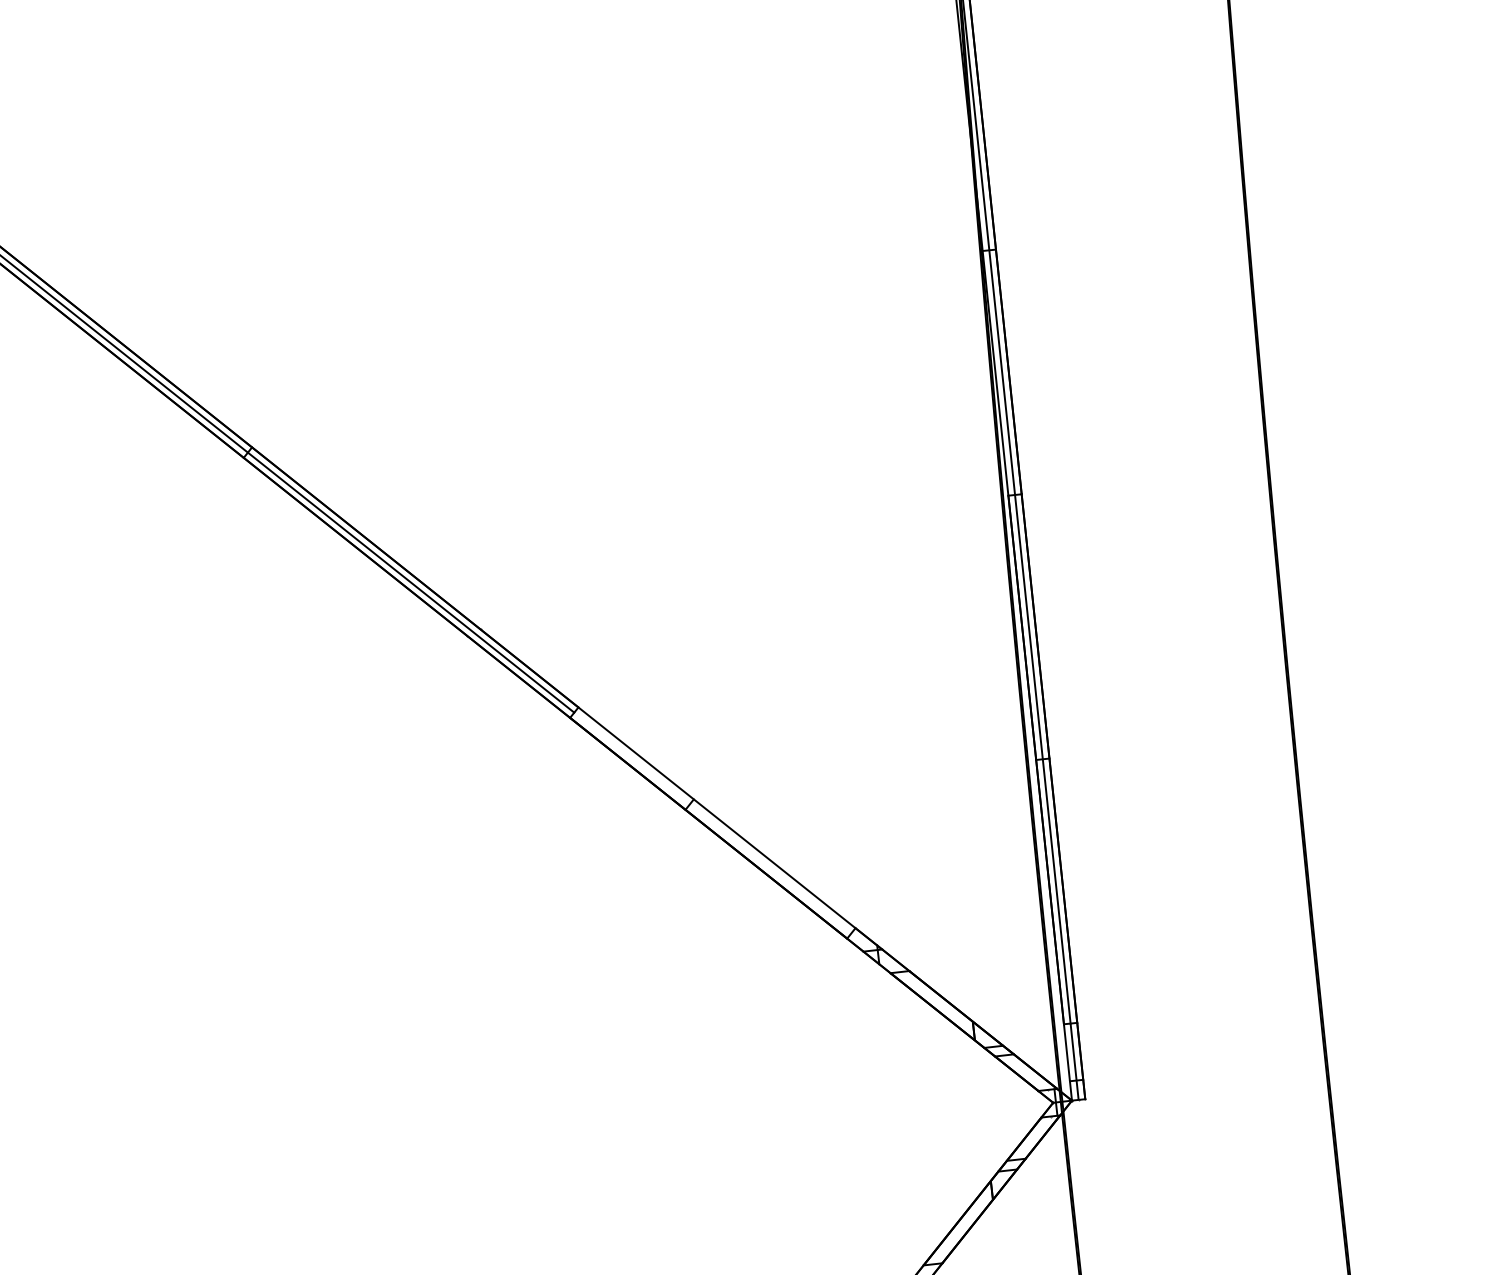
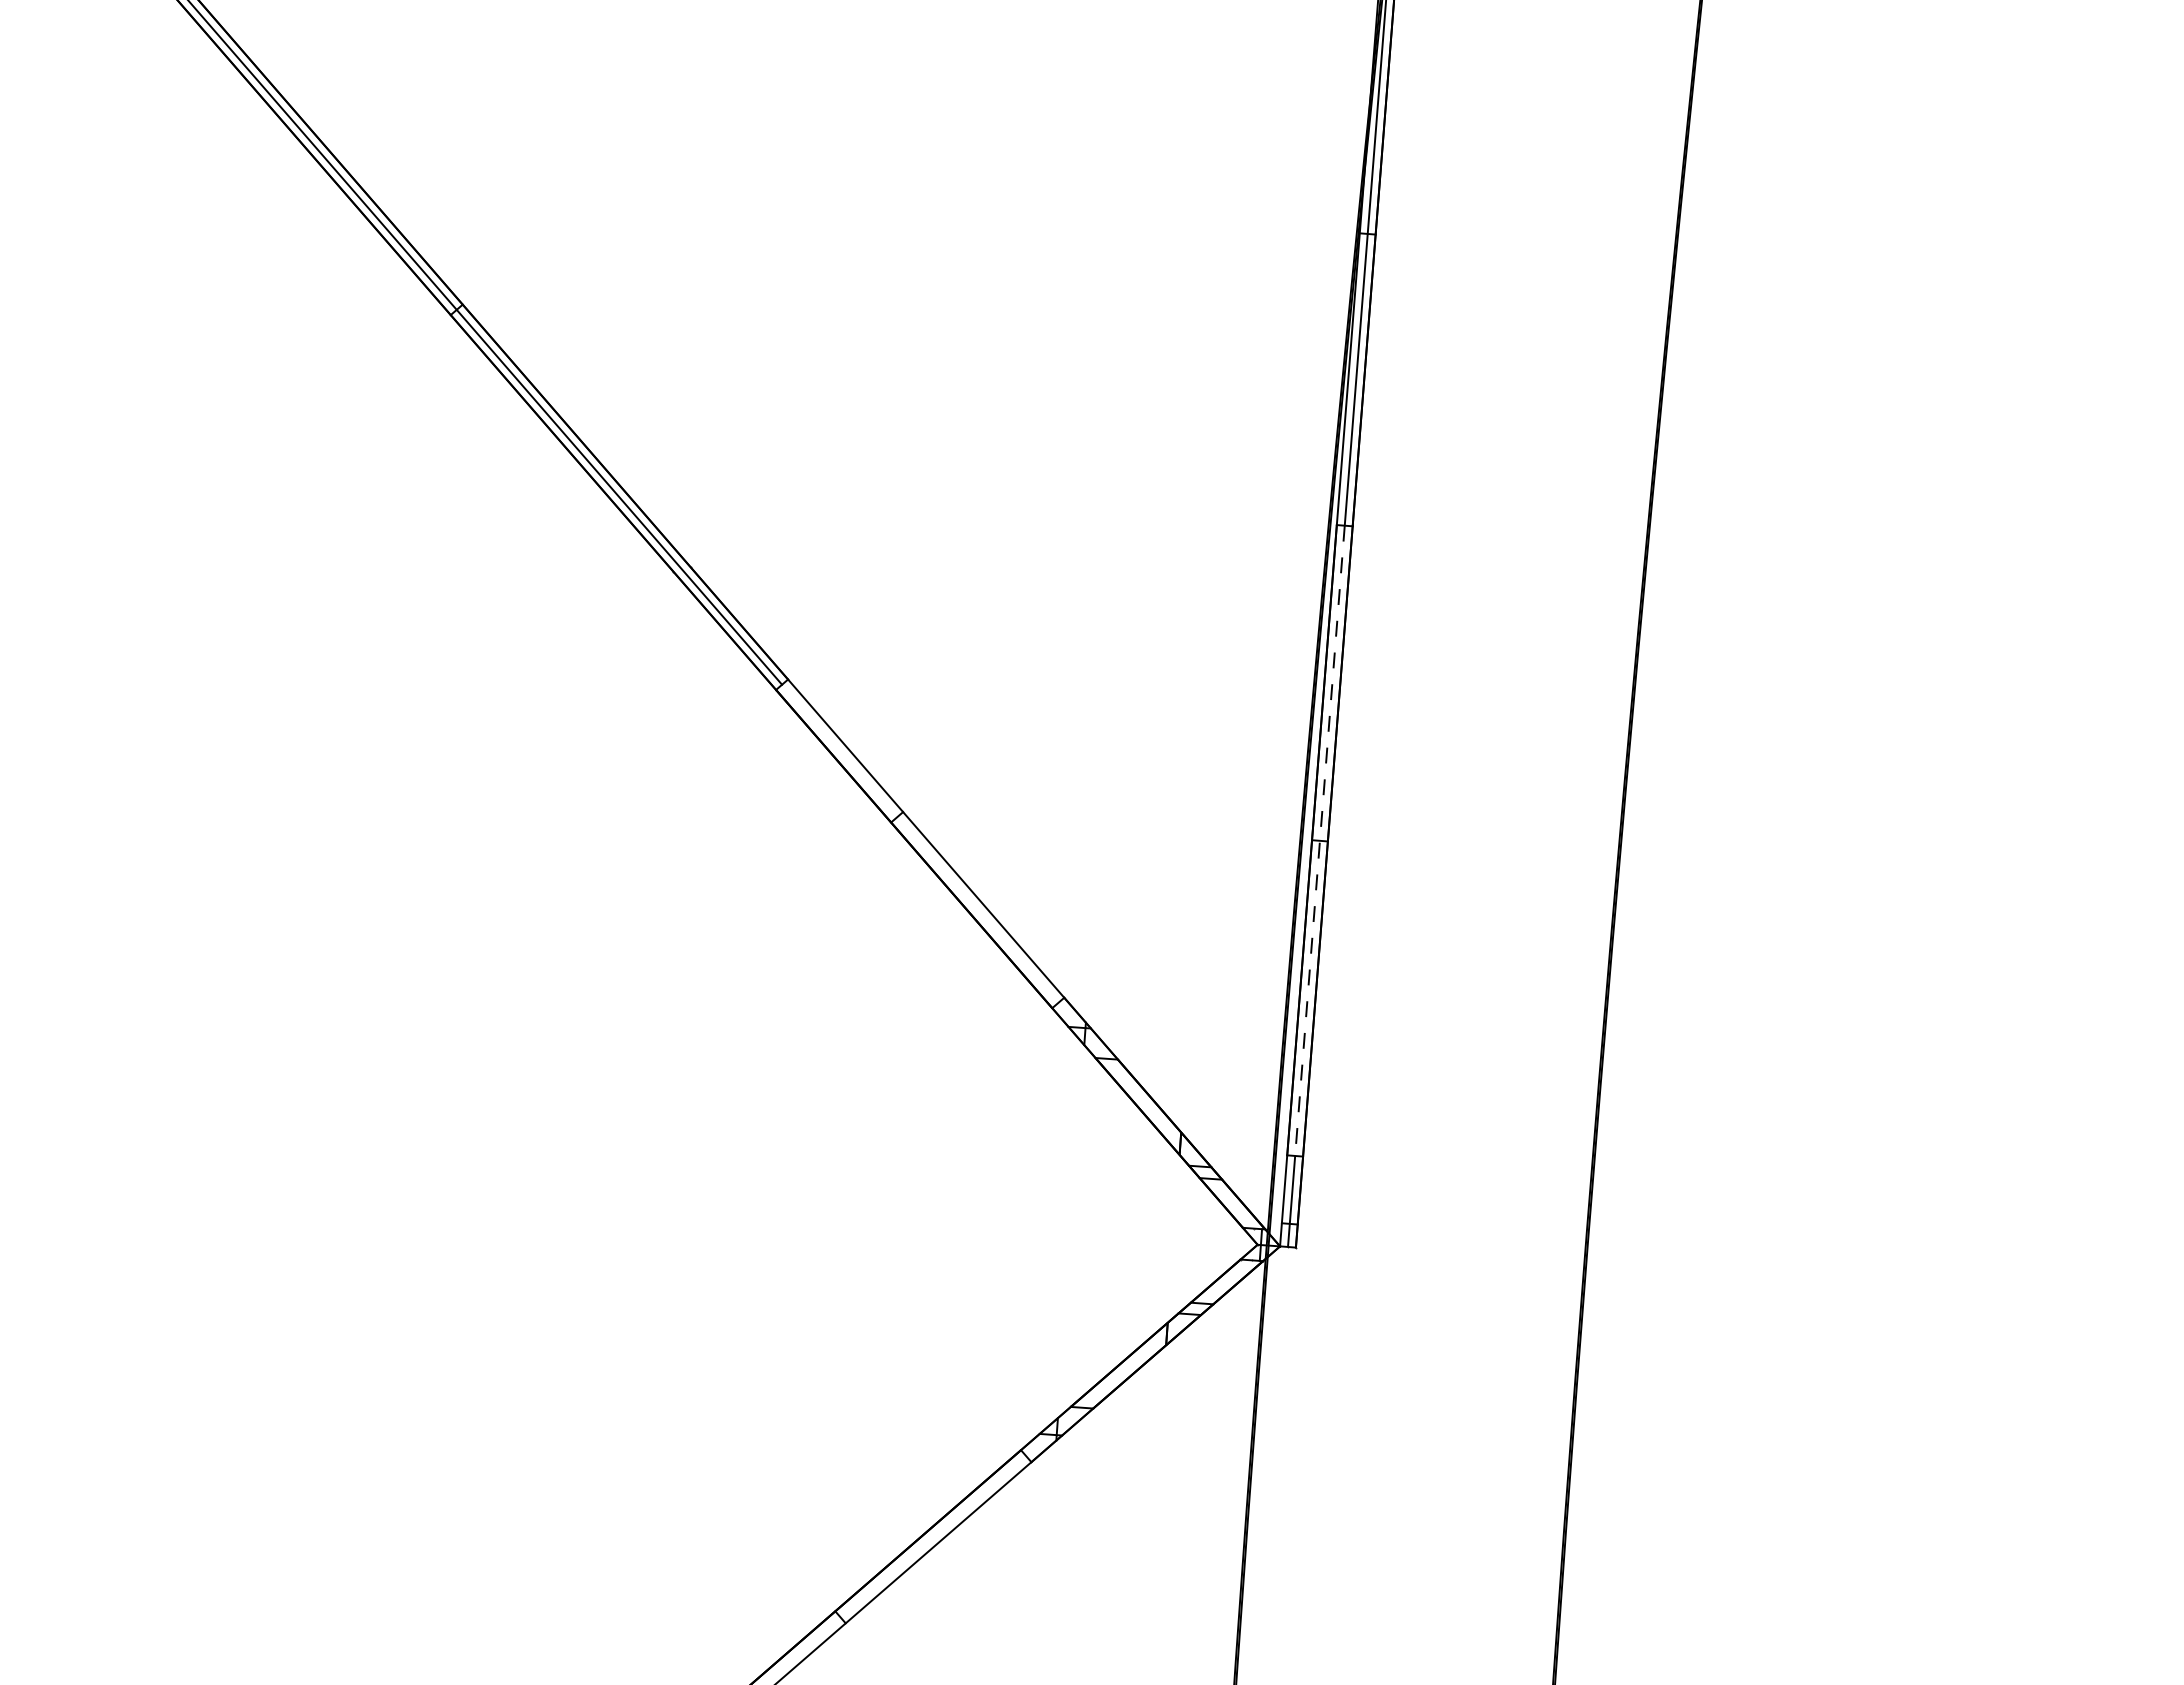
line: (1042, 759) -> (1319, 841), solid -> dashed

